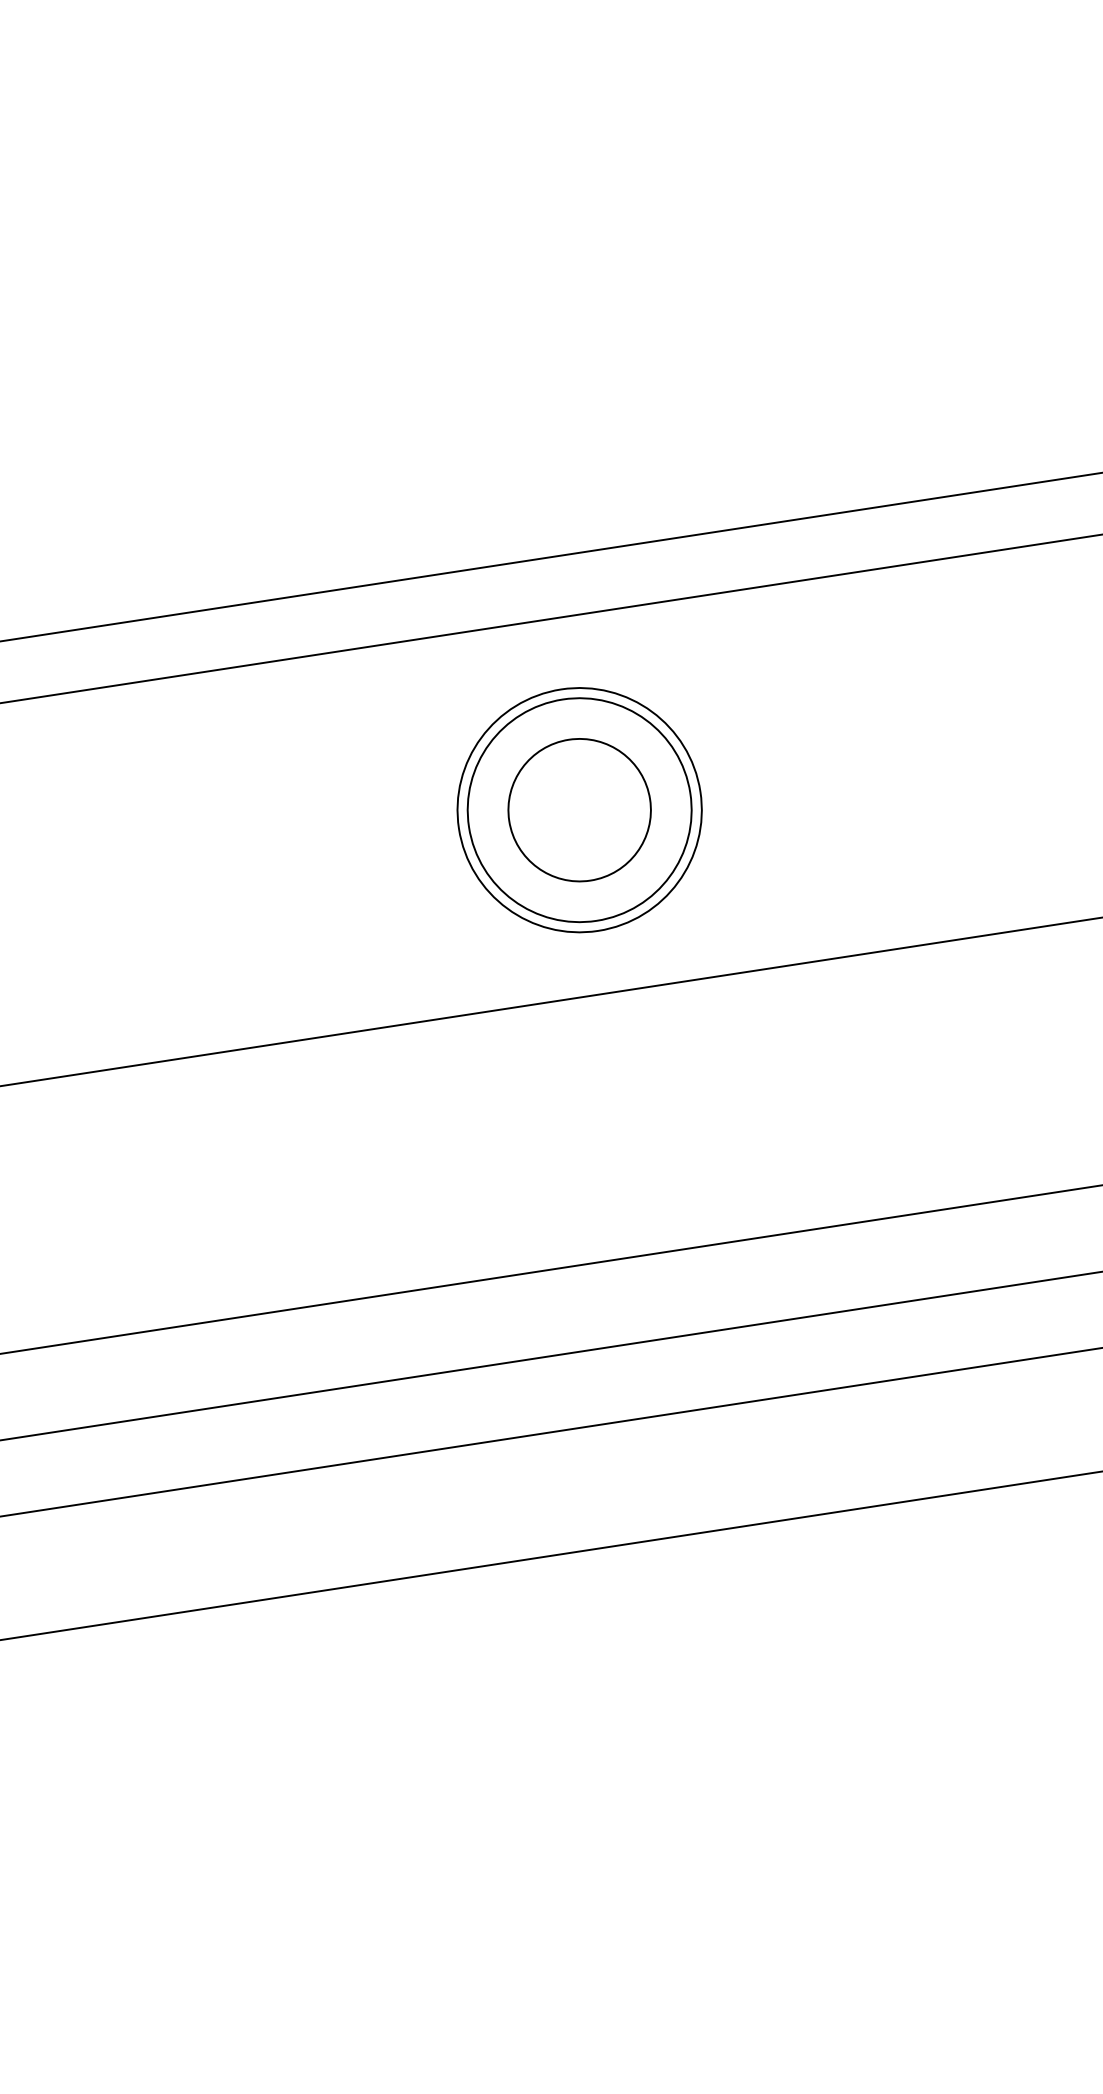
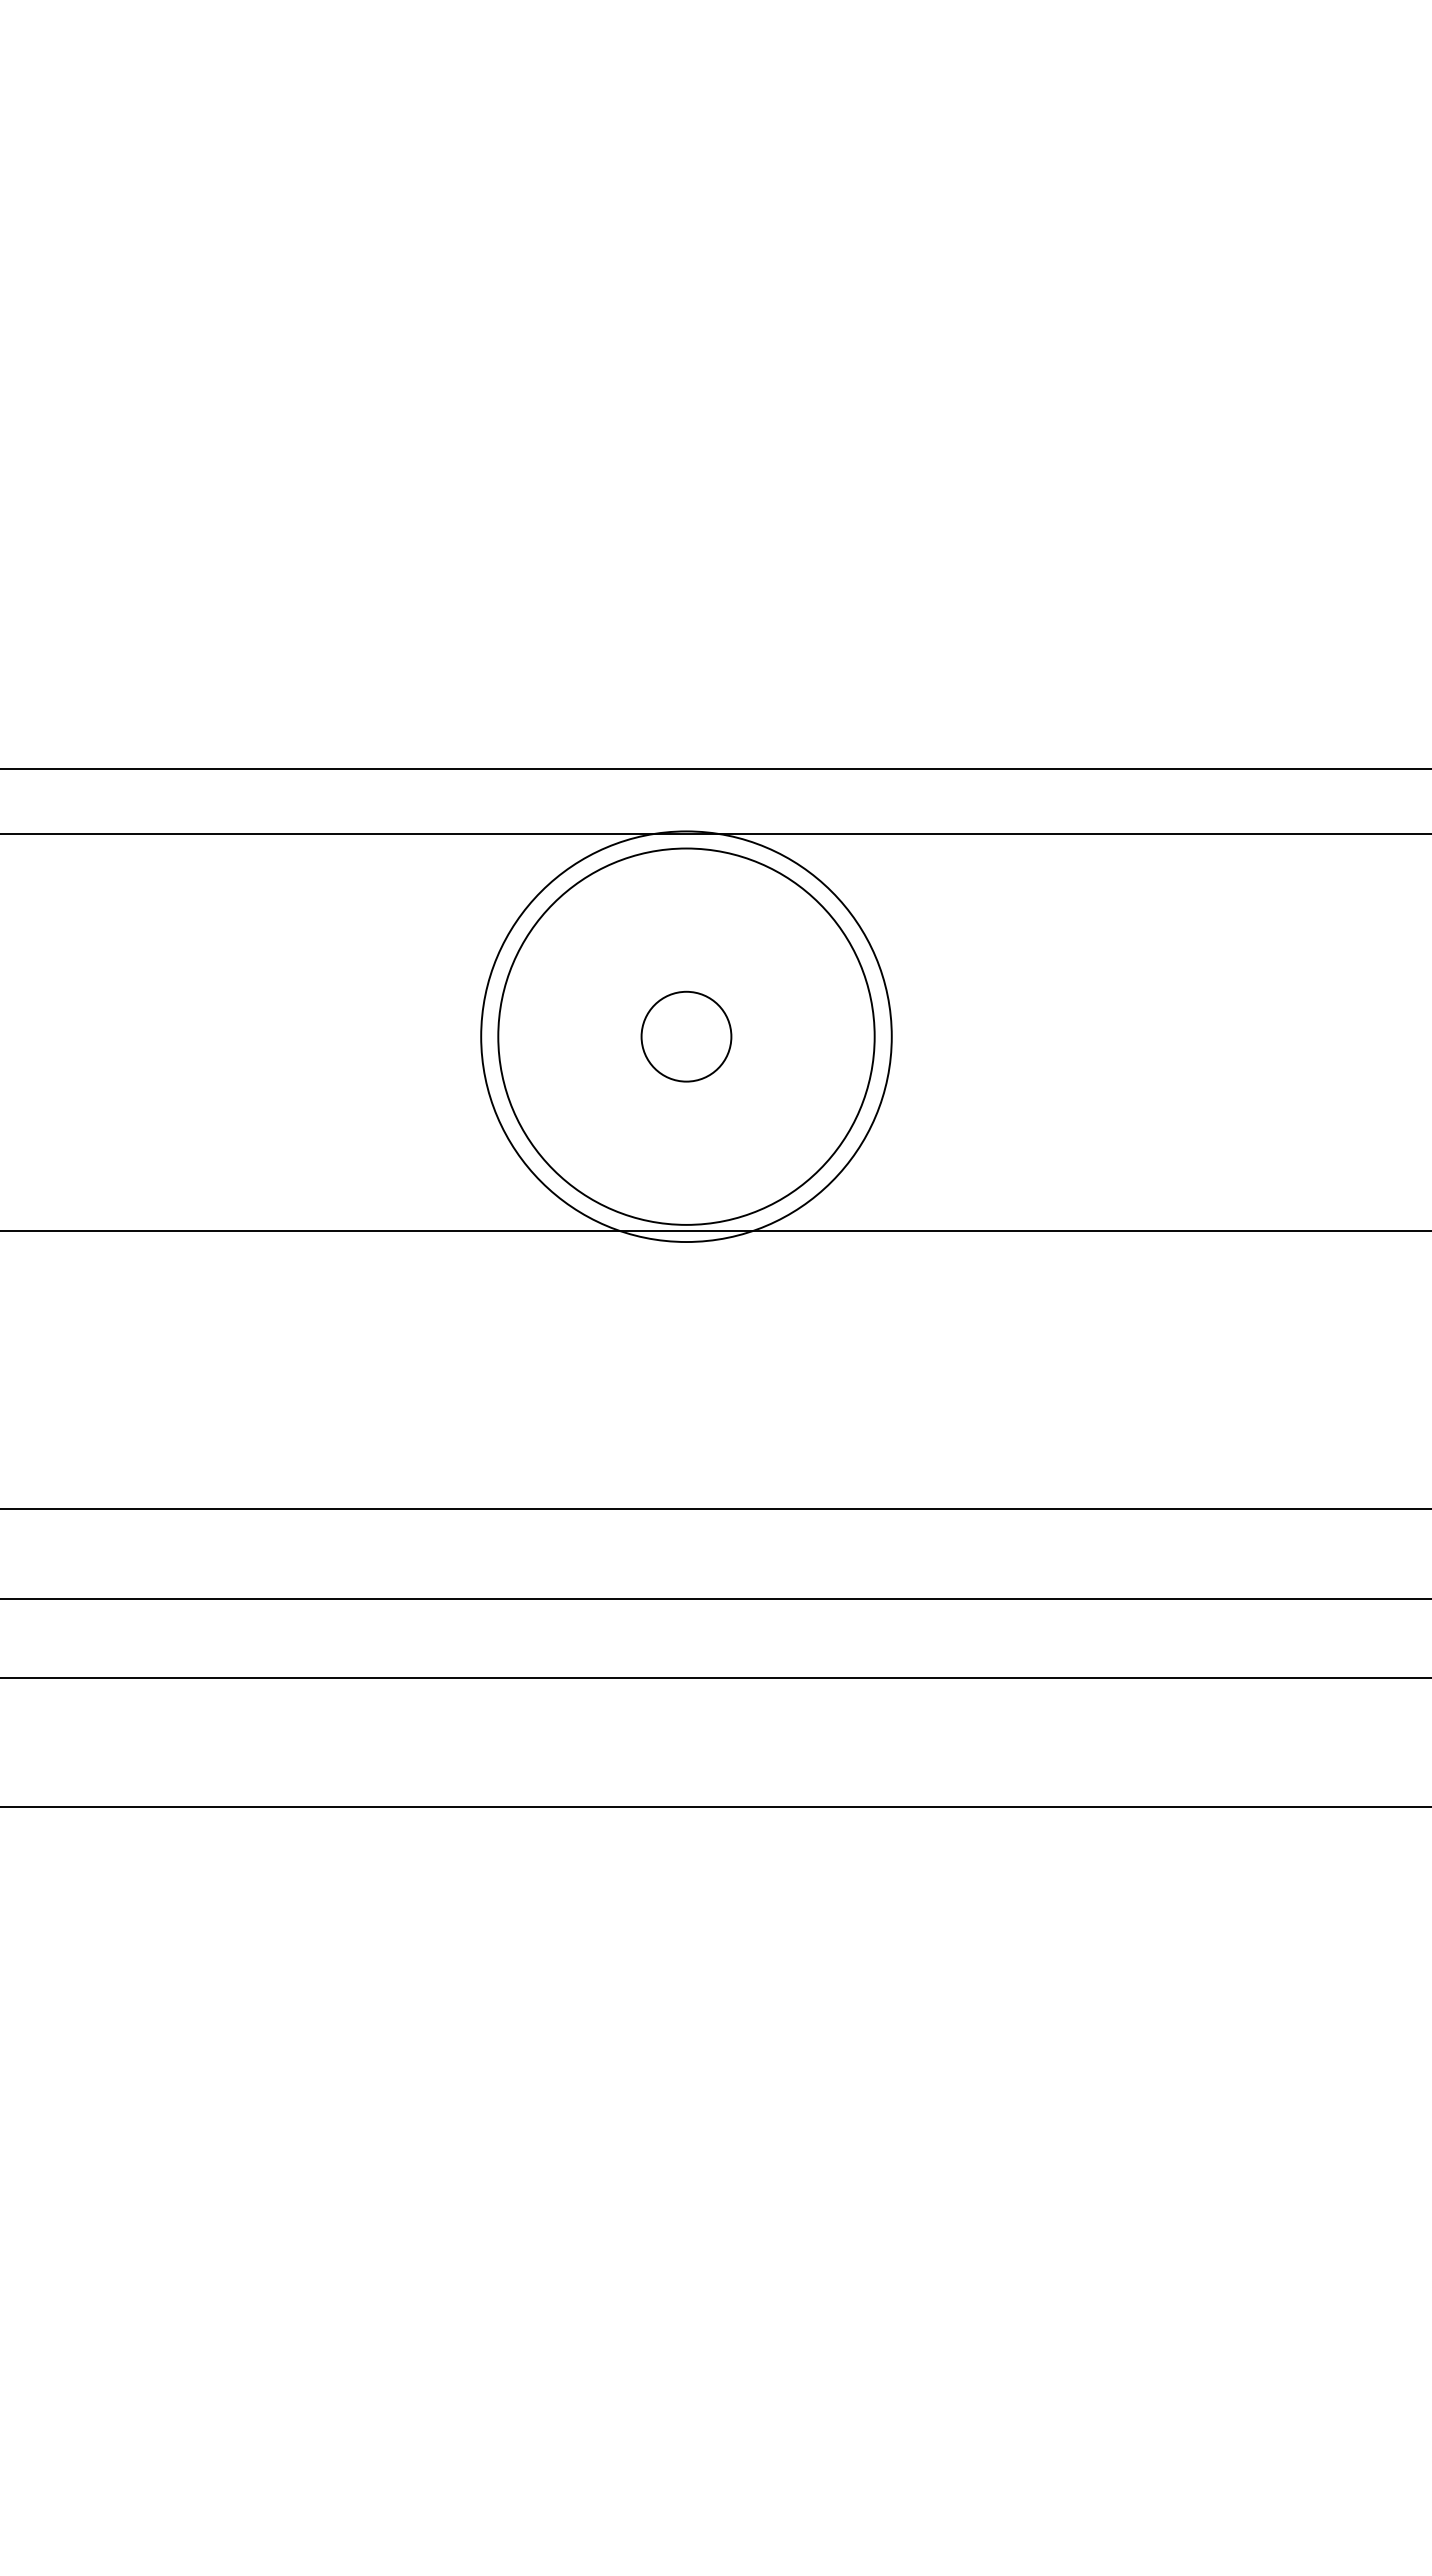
circle: (579, 809) -> (686, 1036), size x0.6
circle: (579, 809) -> (686, 1036), size x1.6
circle: (579, 809) -> (686, 1036), size x1.6

